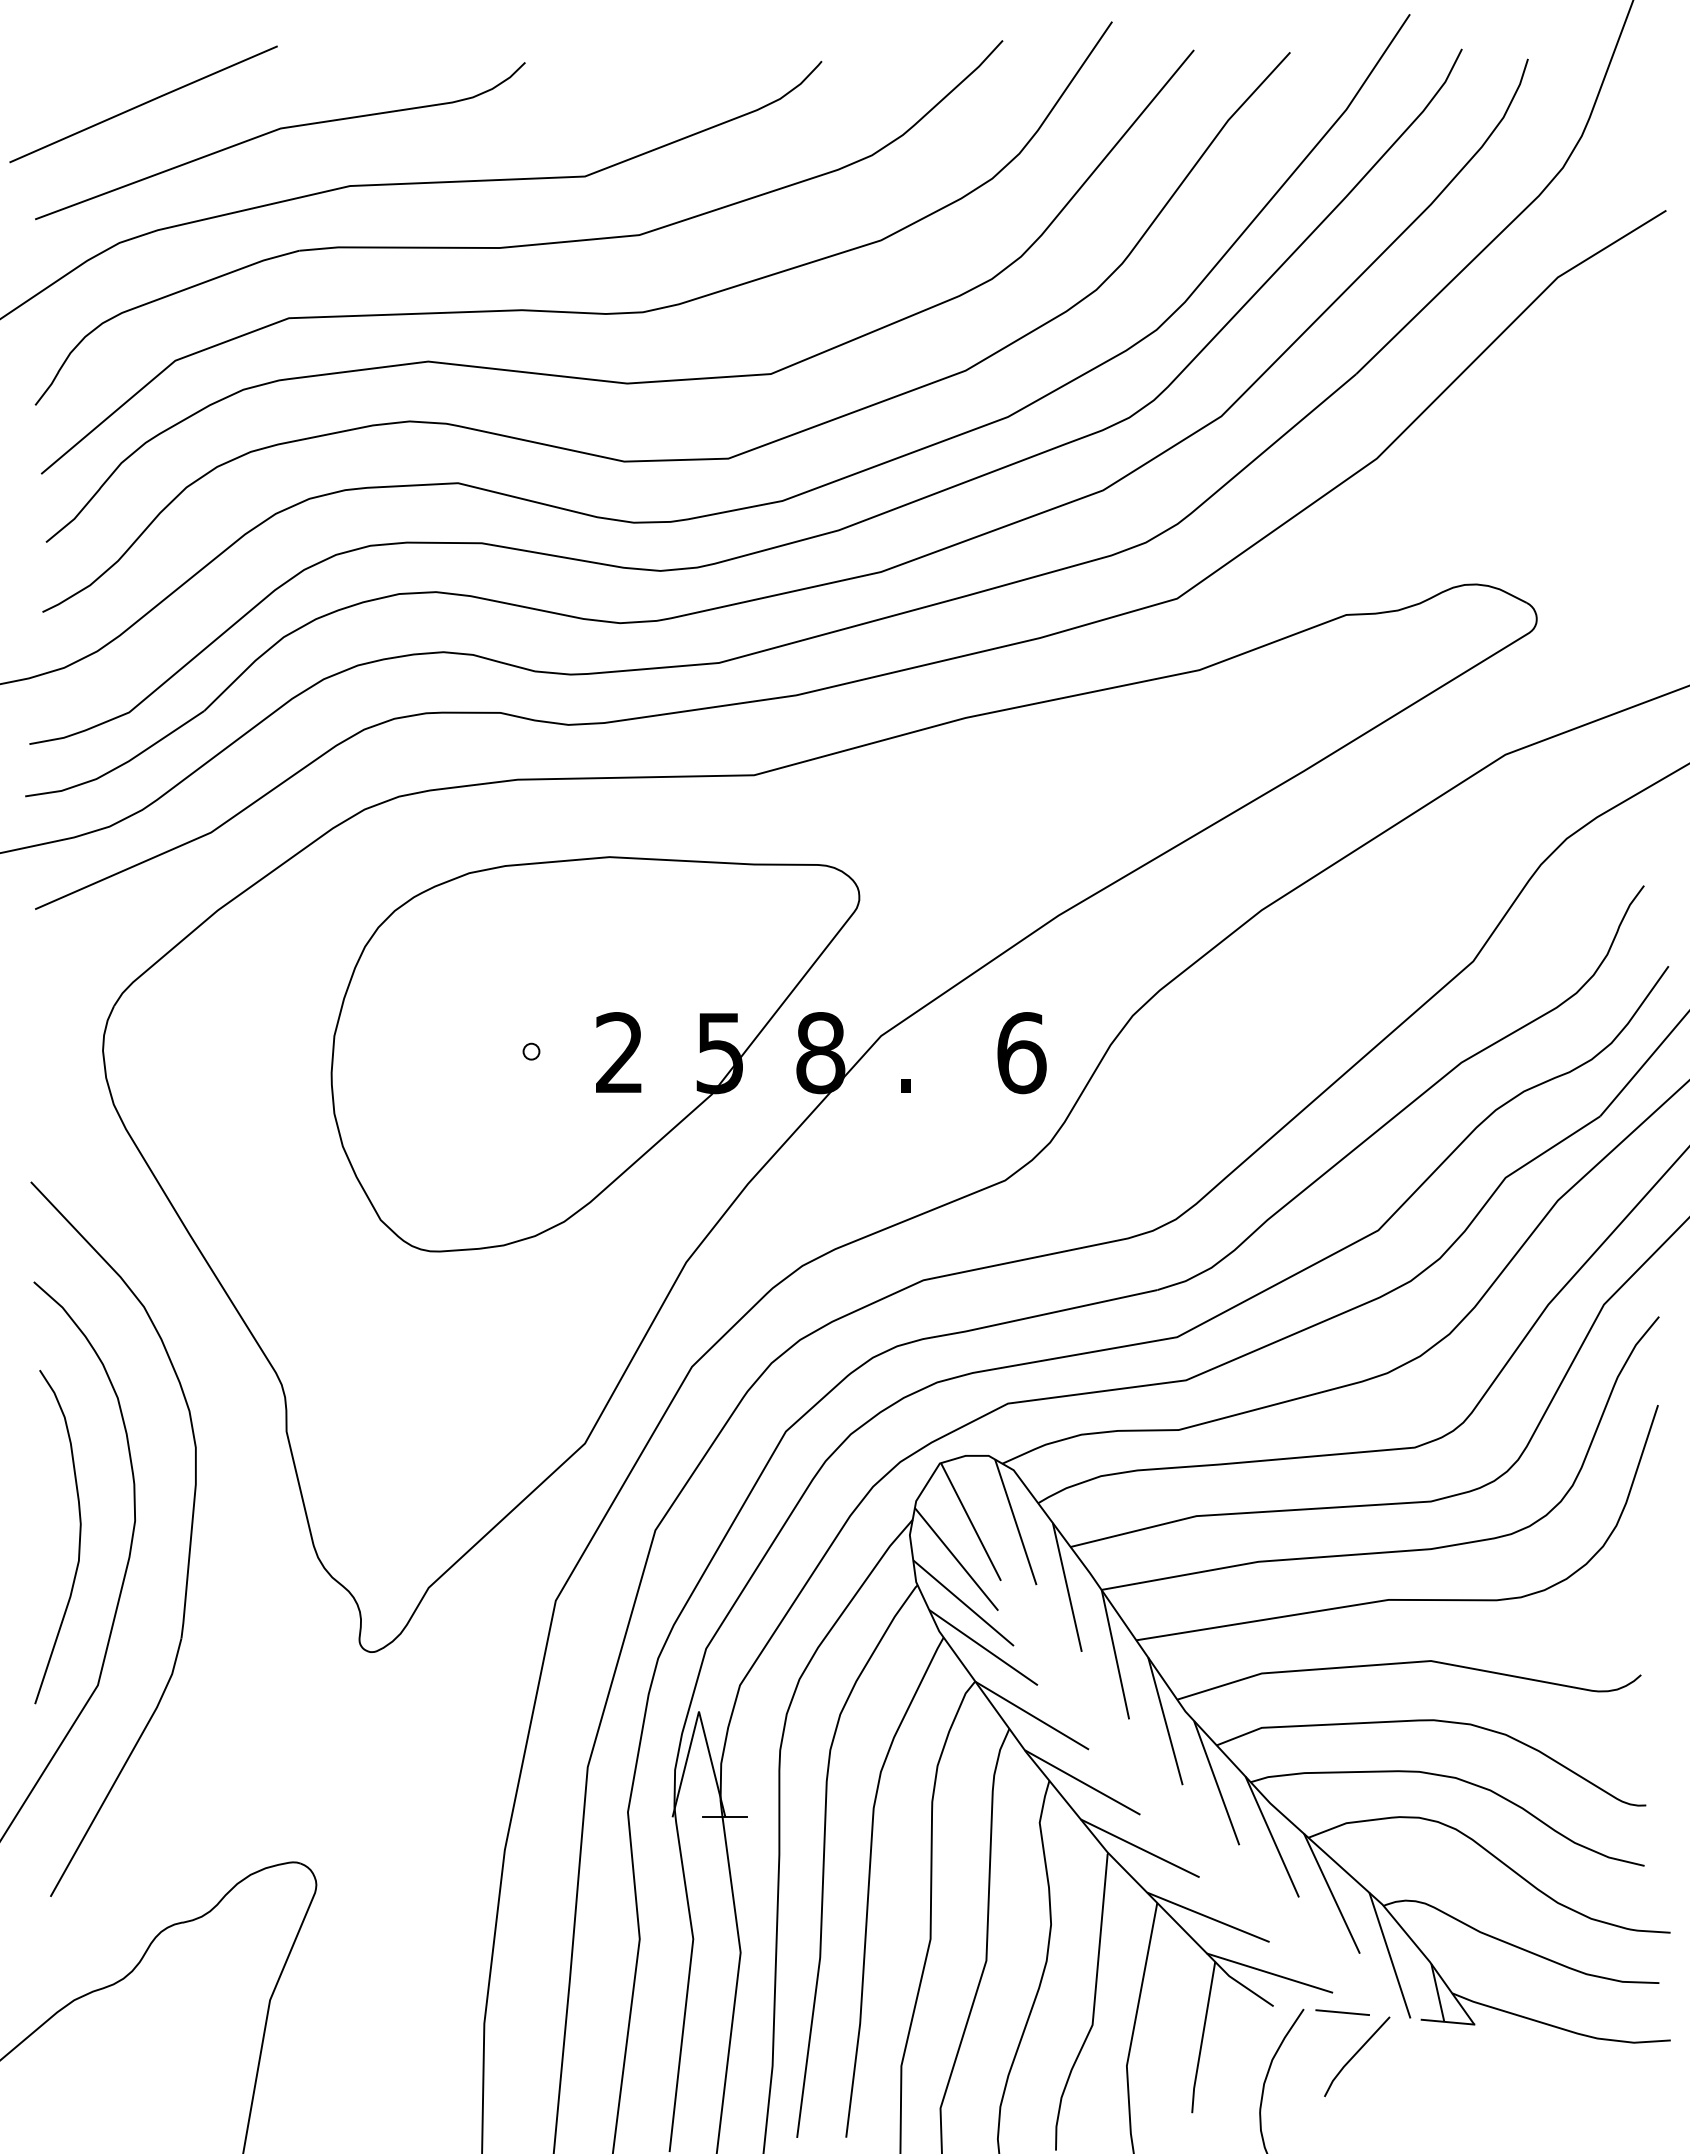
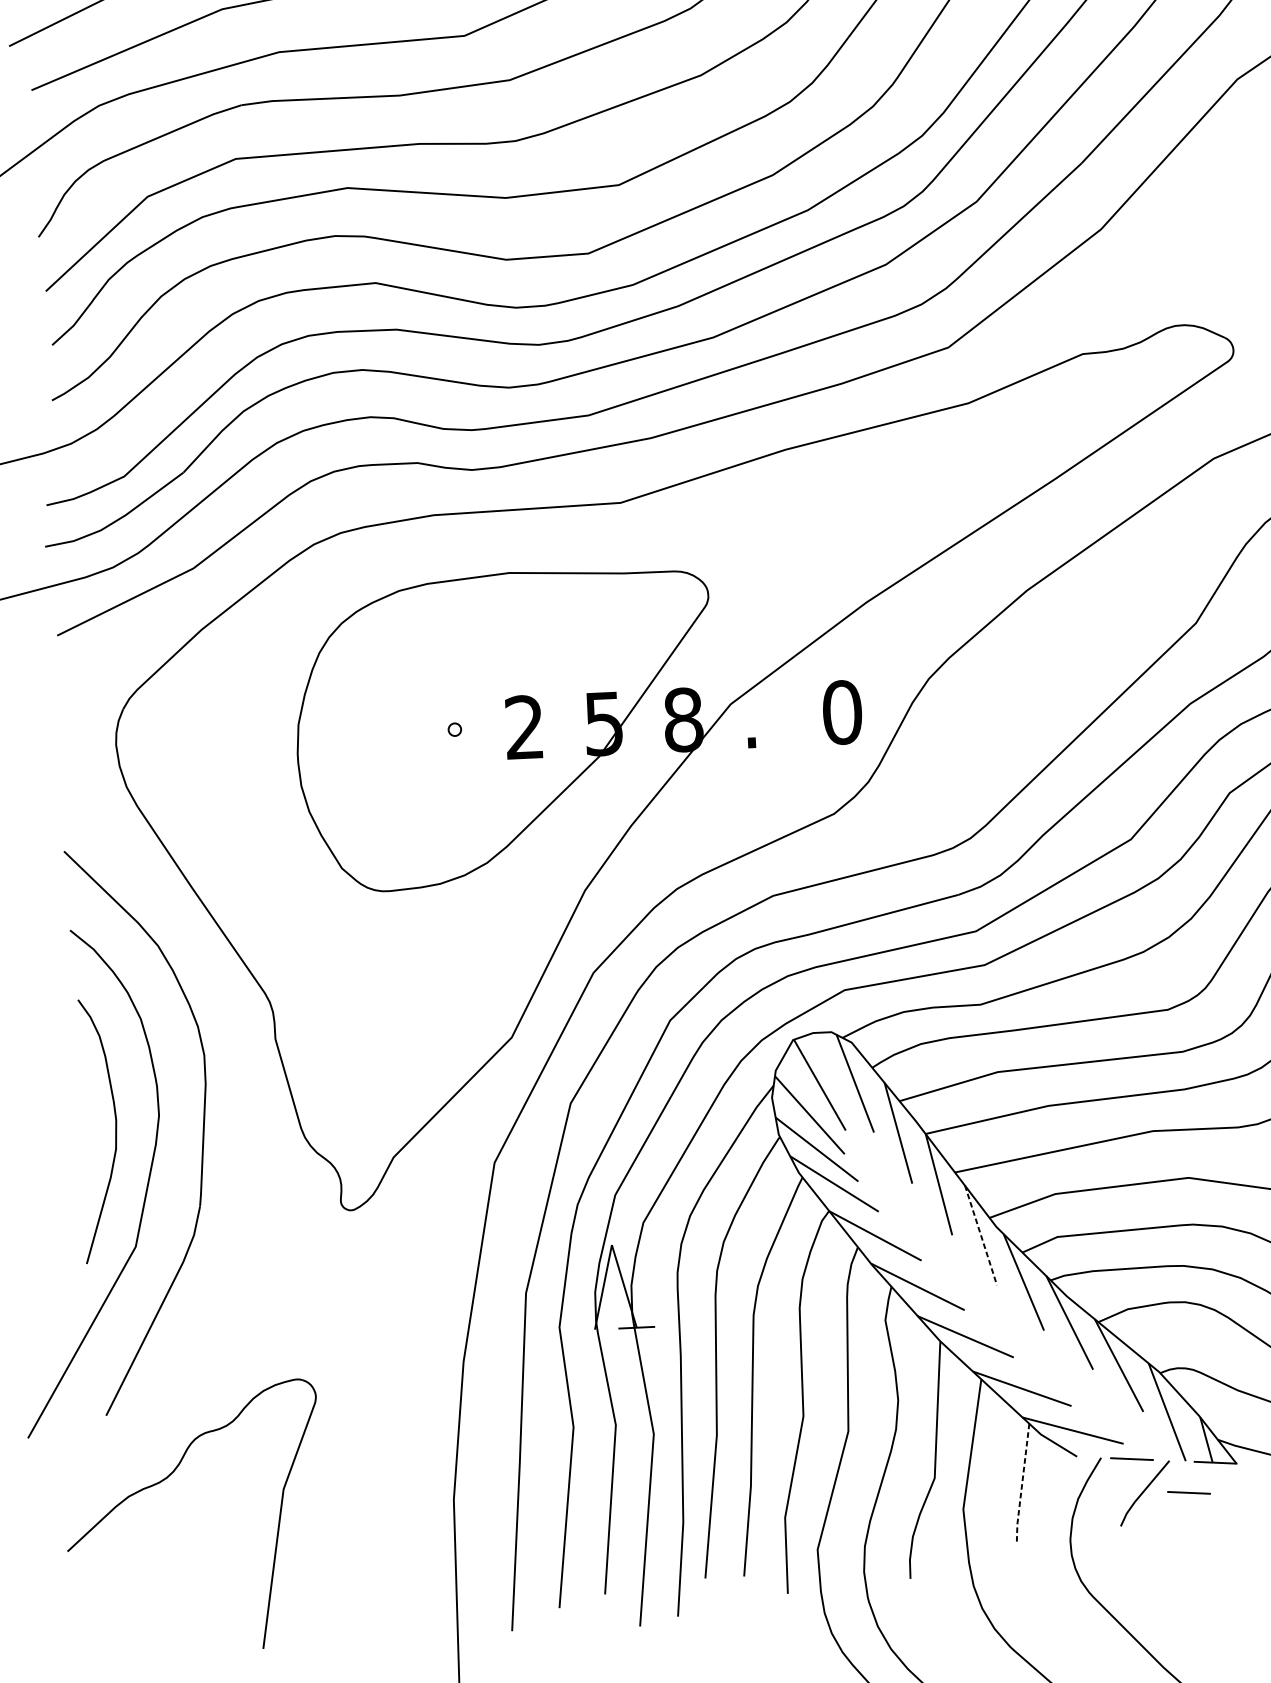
text: (1021, 1053) -> (842, 712), 6 -> 0
line: (1165, 1721) -> (981, 1235), solid -> dashed
line: (1202, 2038) -> (1022, 1484), solid -> dashed
line: (1412, 2058) -> (1188, 1492), added

